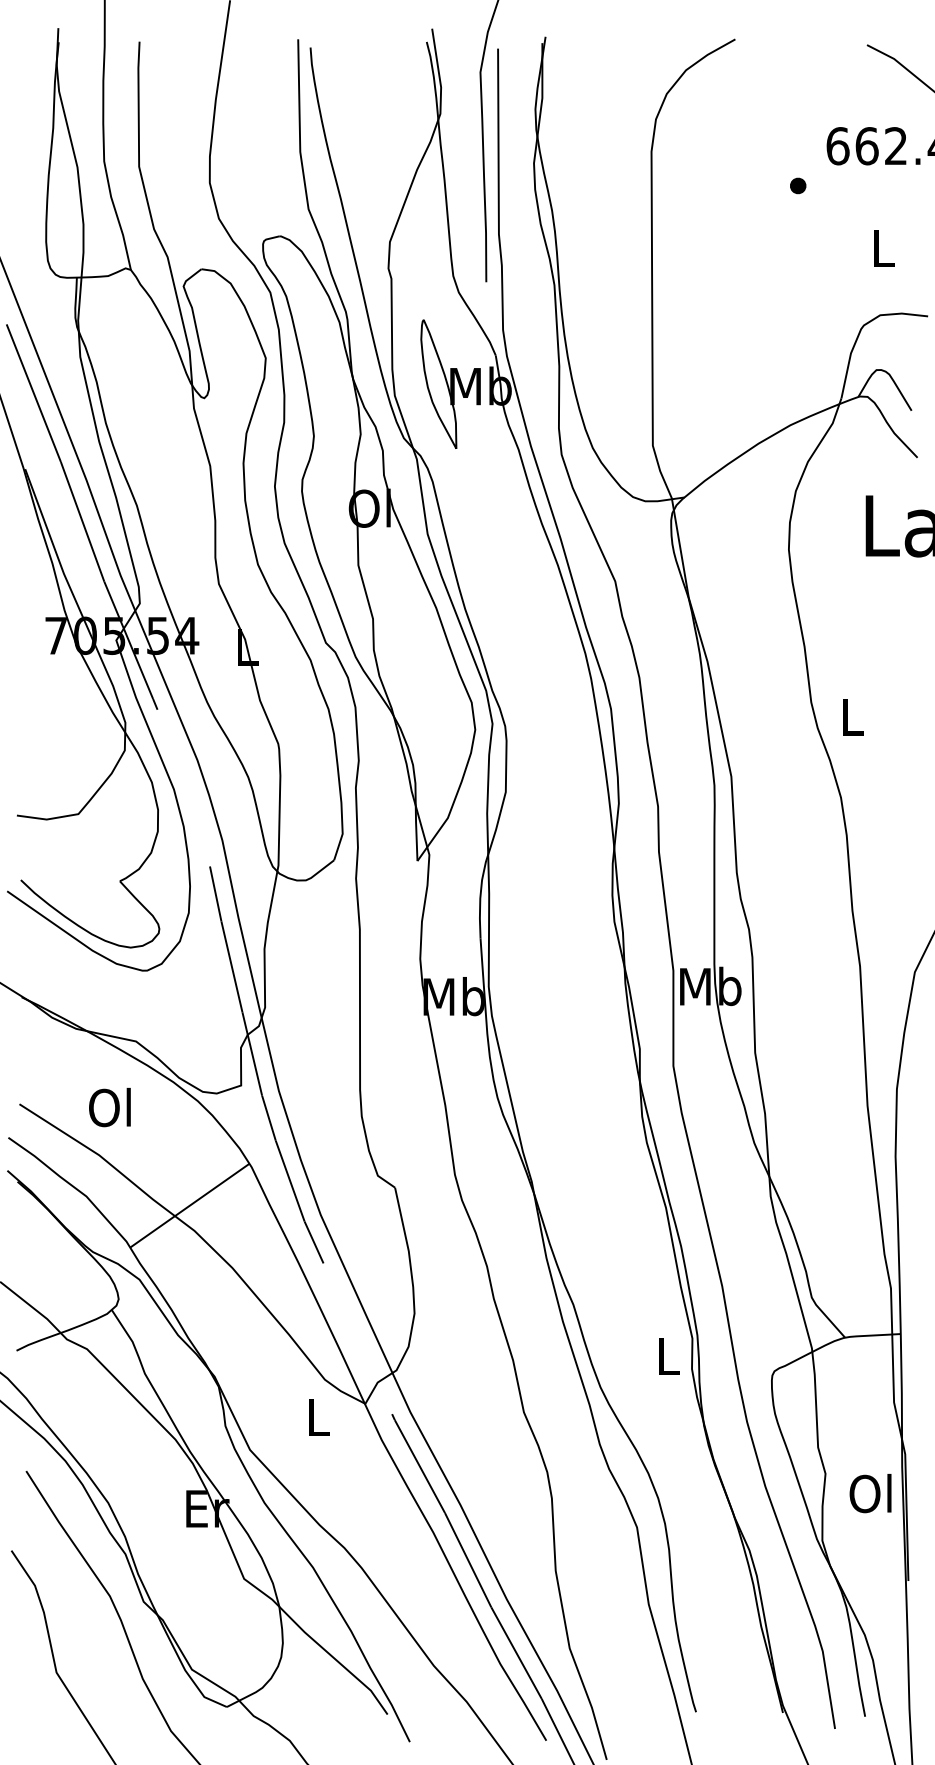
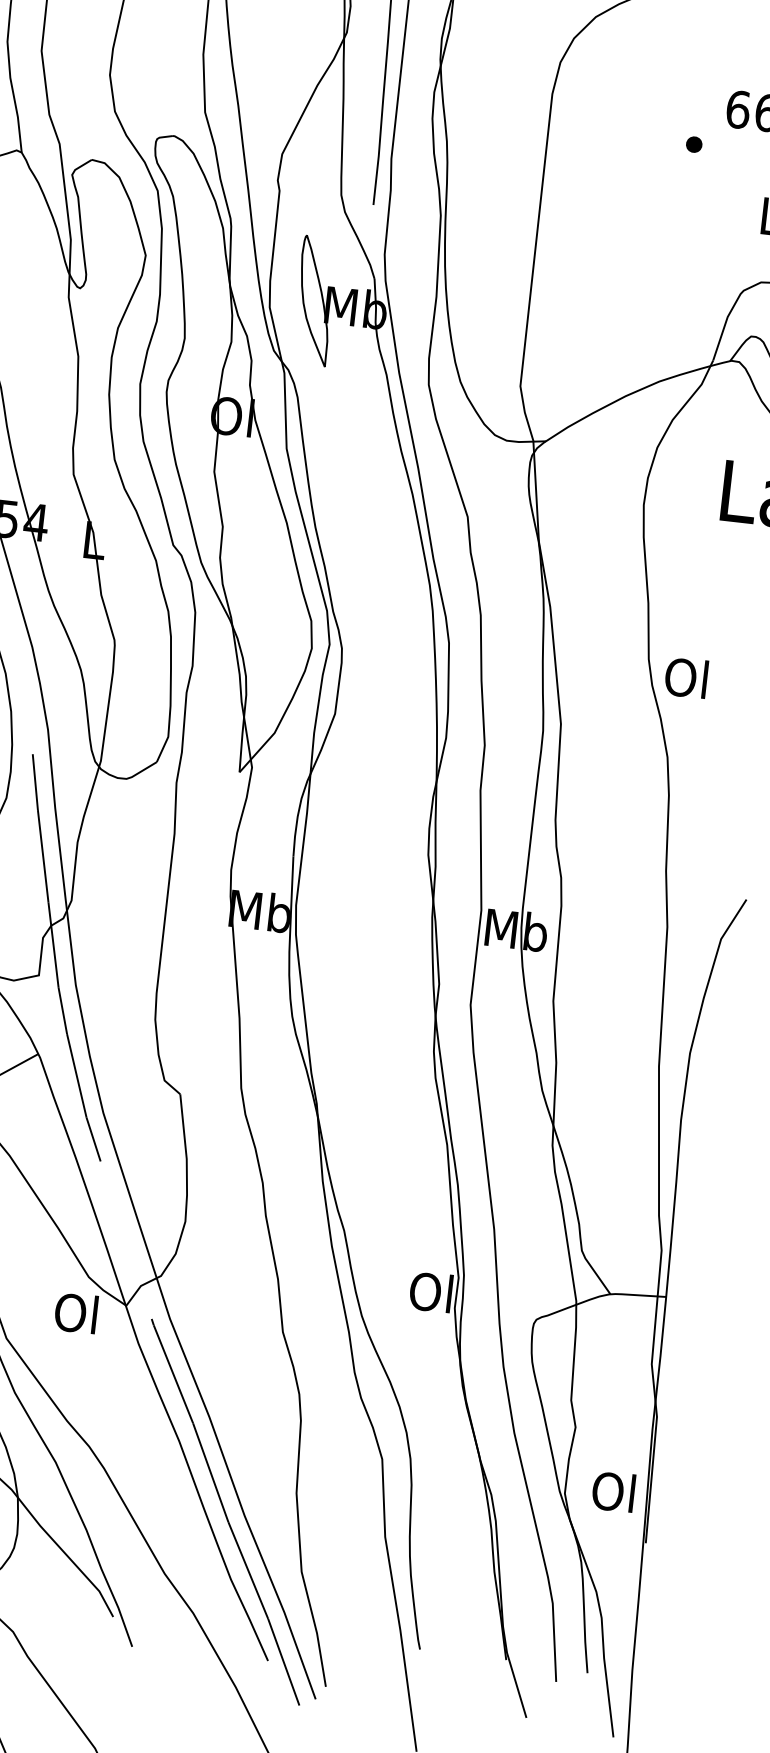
text: (850, 716) -> (686, 677), L -> Ol
text: (666, 1355) -> (430, 1291), L -> Ol
text: (316, 1416) -> (76, 1312), L -> Ol
text: (870, 1493) -> (613, 1491), moved

